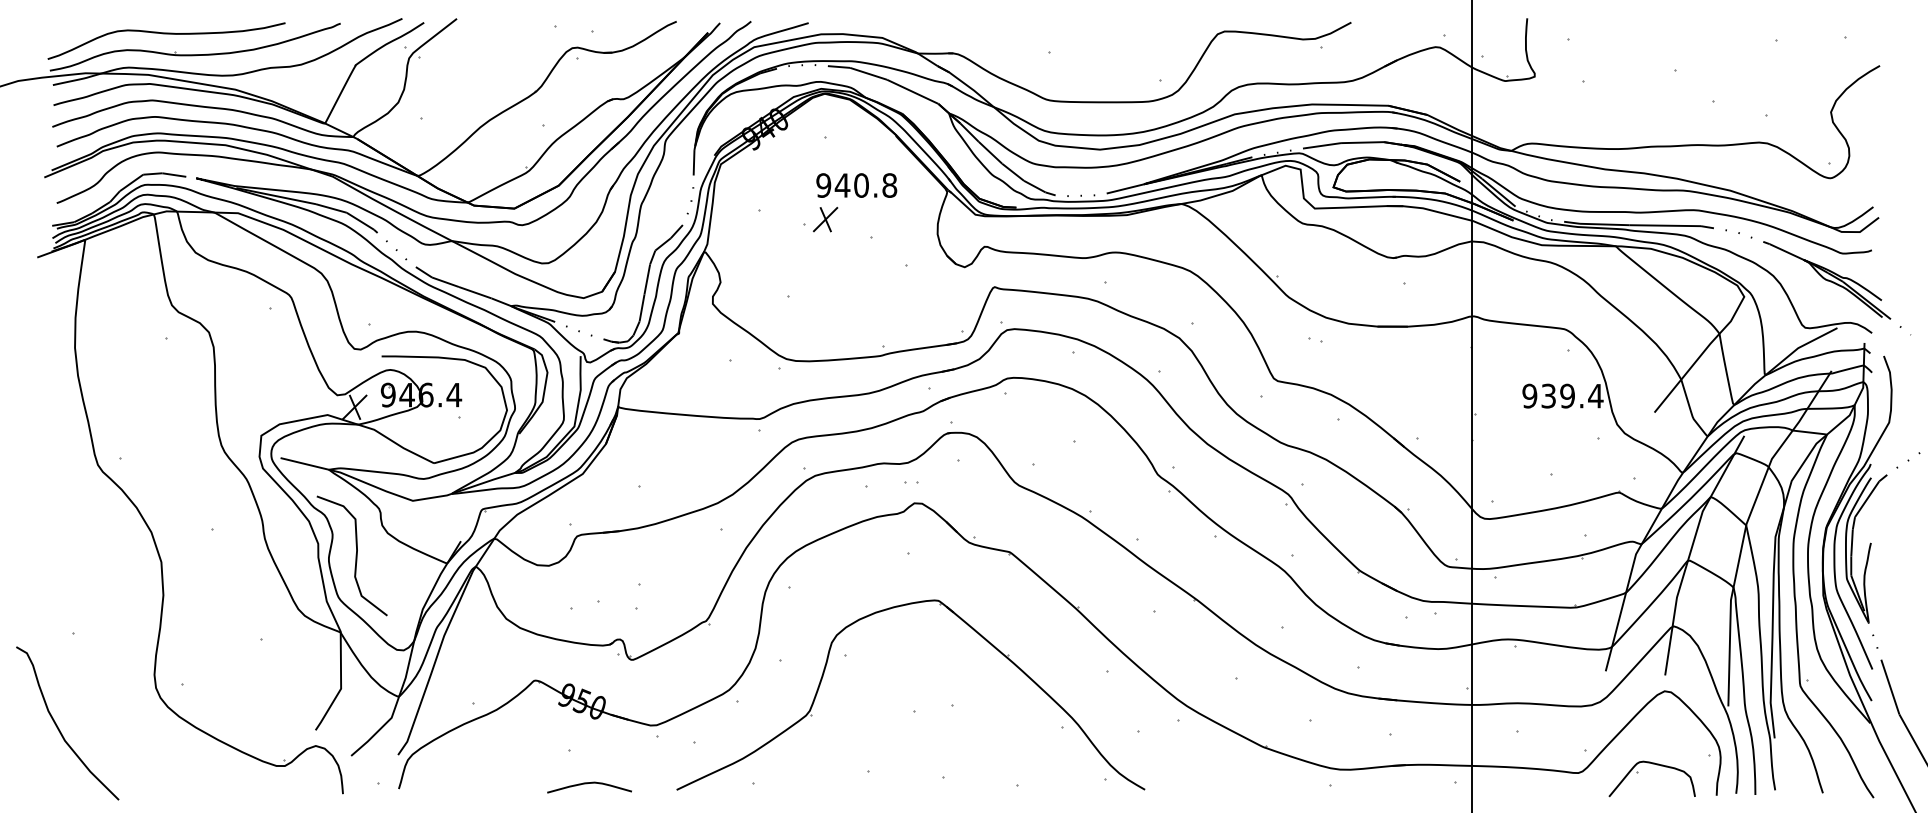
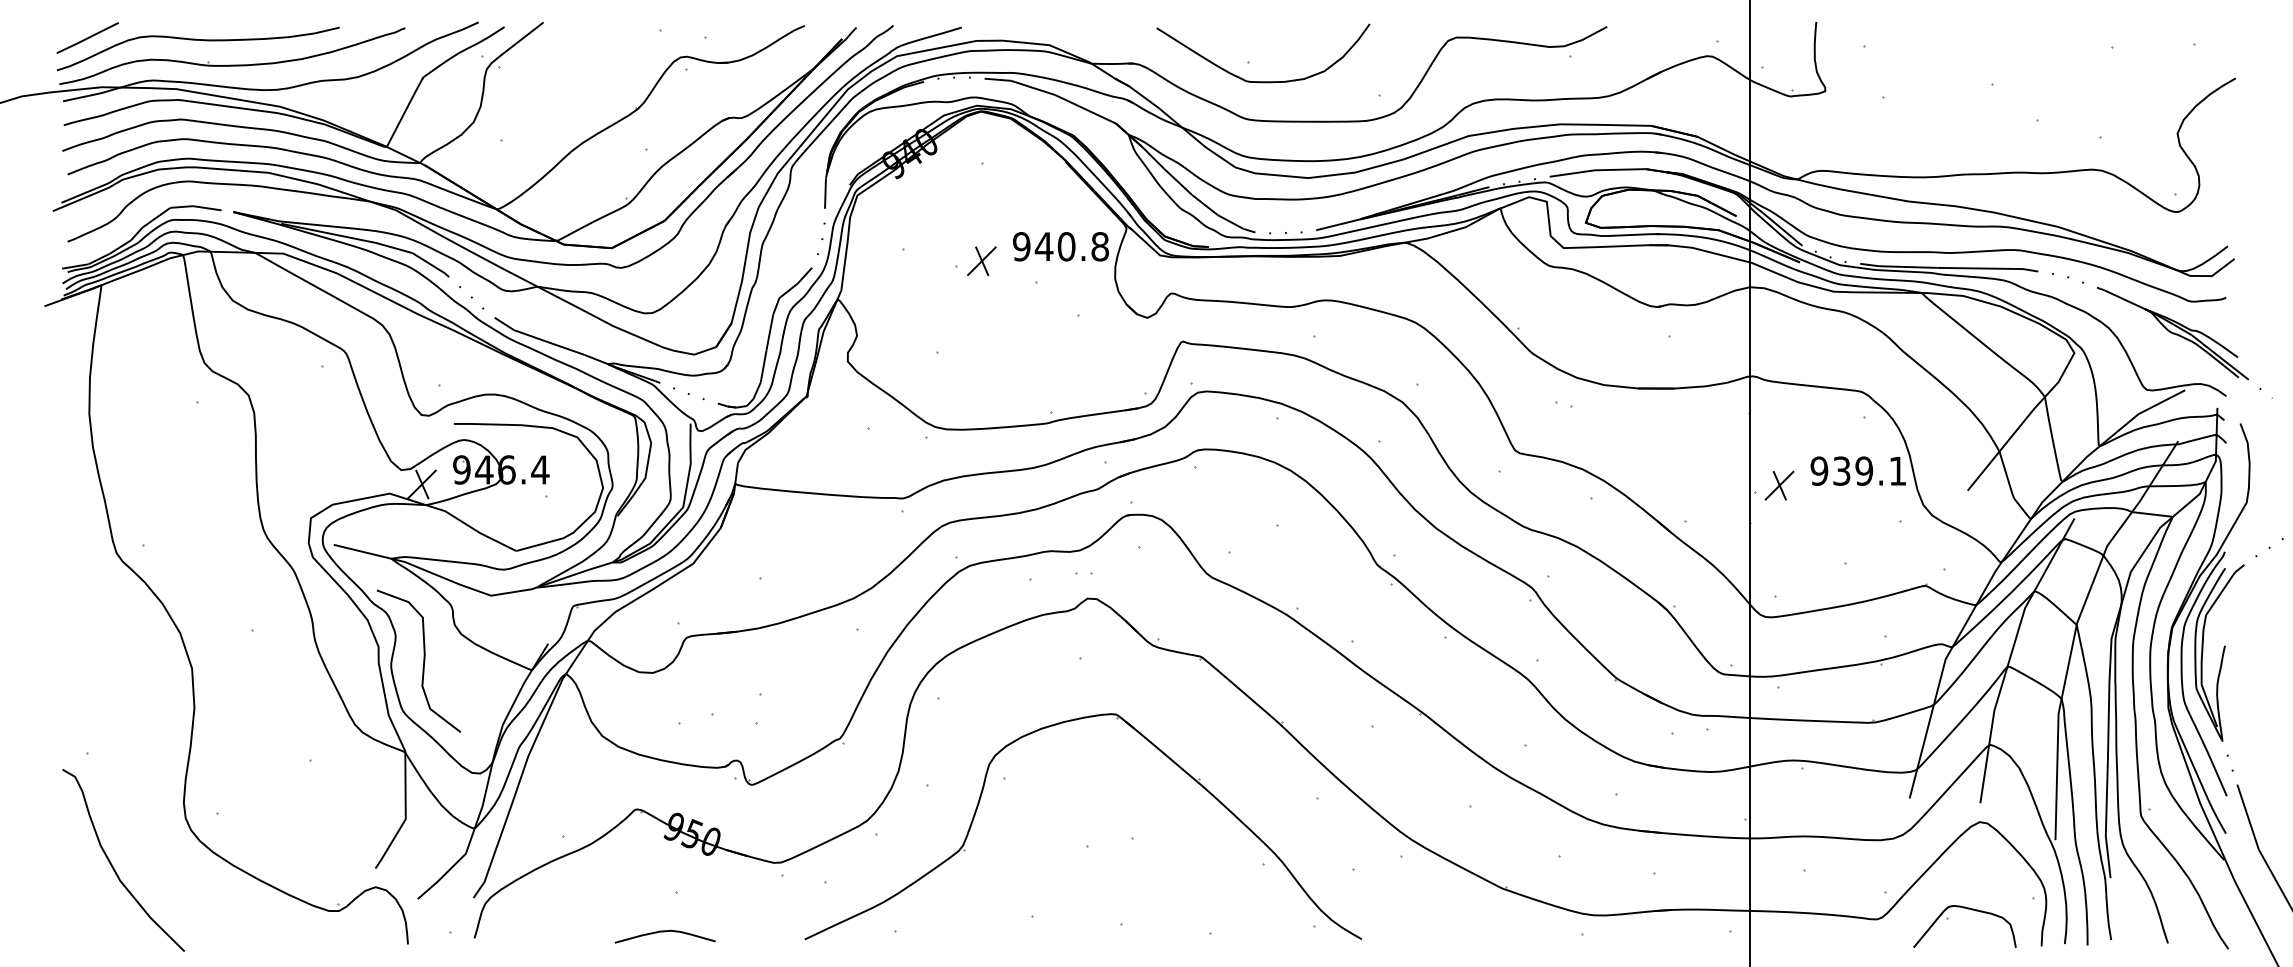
line: (73, 31) -> (87, 37), added
curve: (1062, 68) -> (1263, 81), added
text: (856, 185) -> (1060, 246), moved
text: (1595, 396) -> (1897, 471), 939.4 -> 939.1
part: (1496, 408) -> (1779, 485), added
curve: (59, 728) -> (113, 866), moved
curve: (588, 784) -> (664, 932), moved

